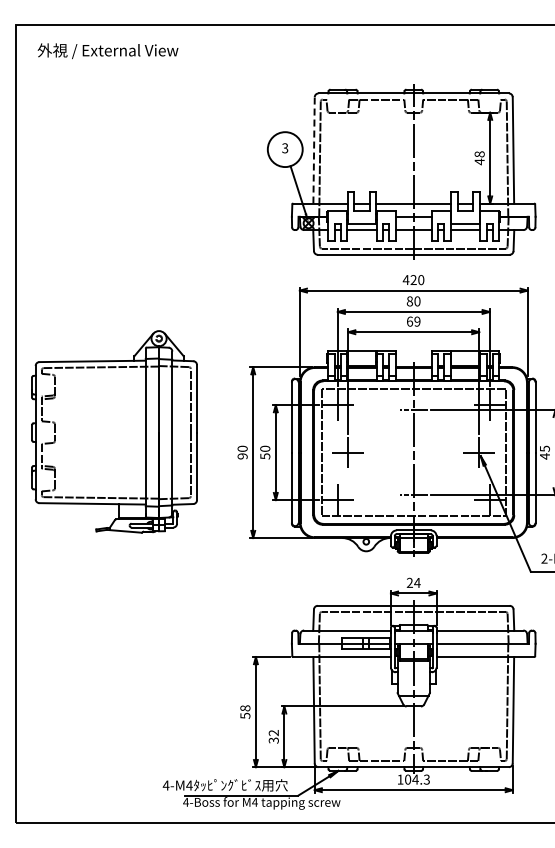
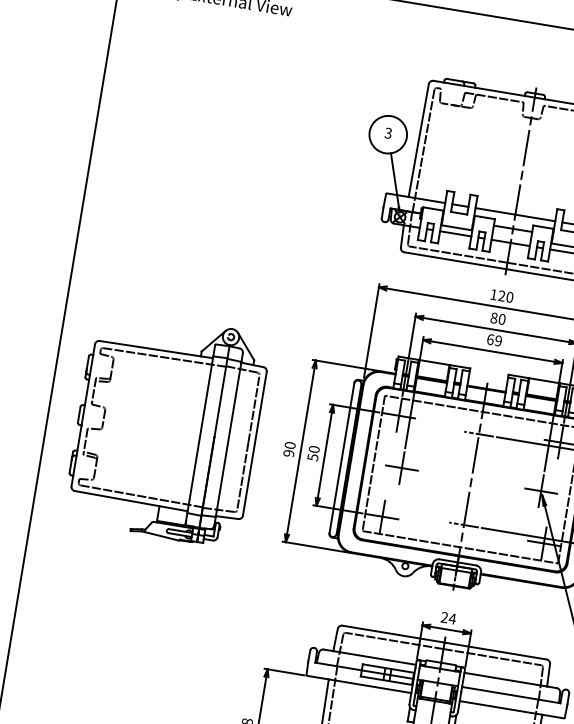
line: (314, 149) -> (419, 139), dashed -> solid
text: (405, 279) -> (493, 294), 420 -> 120
part: (114, 431) -> (167, 428), moved

